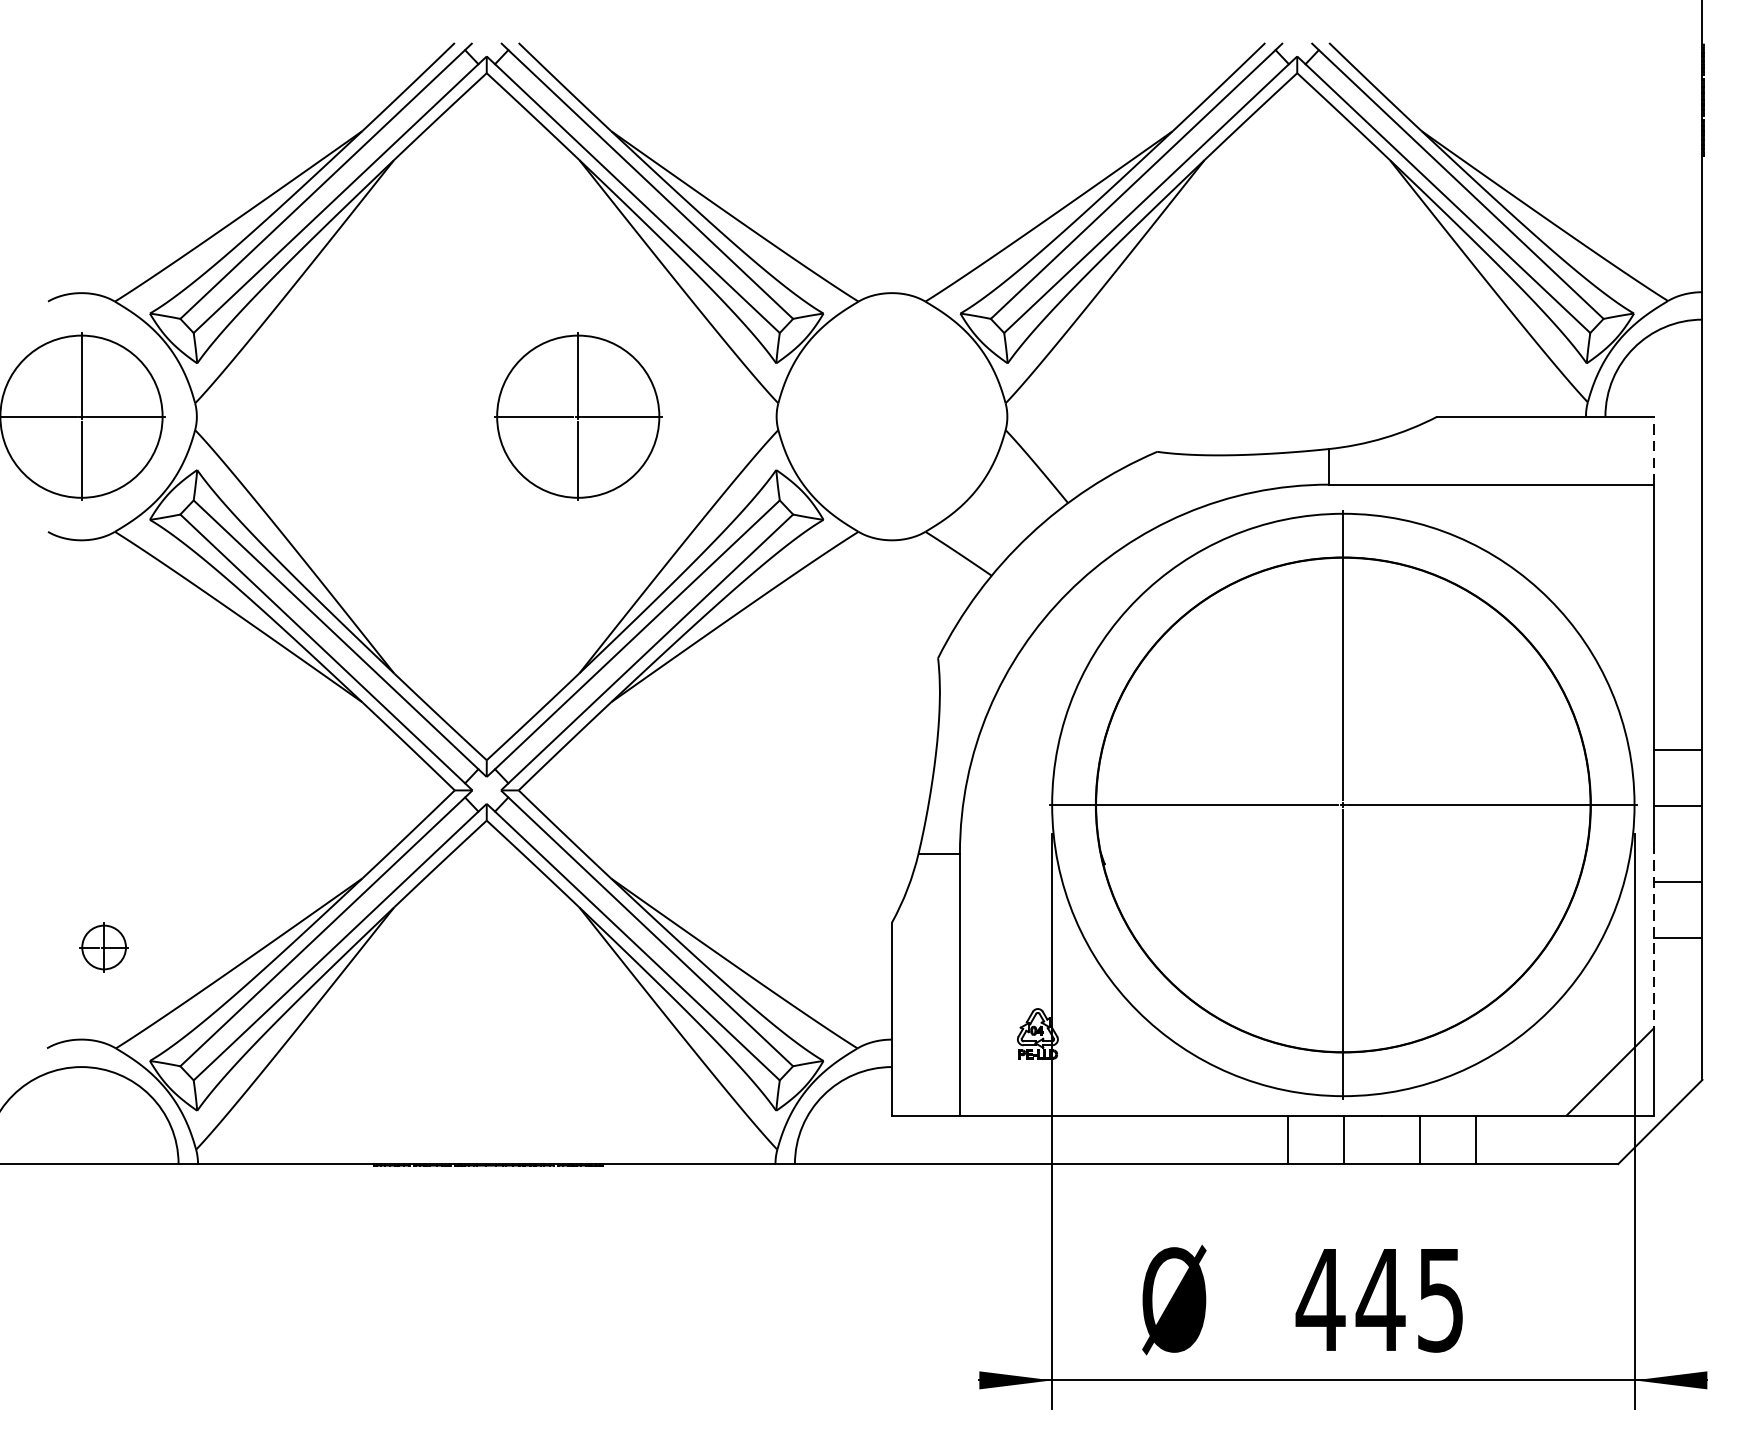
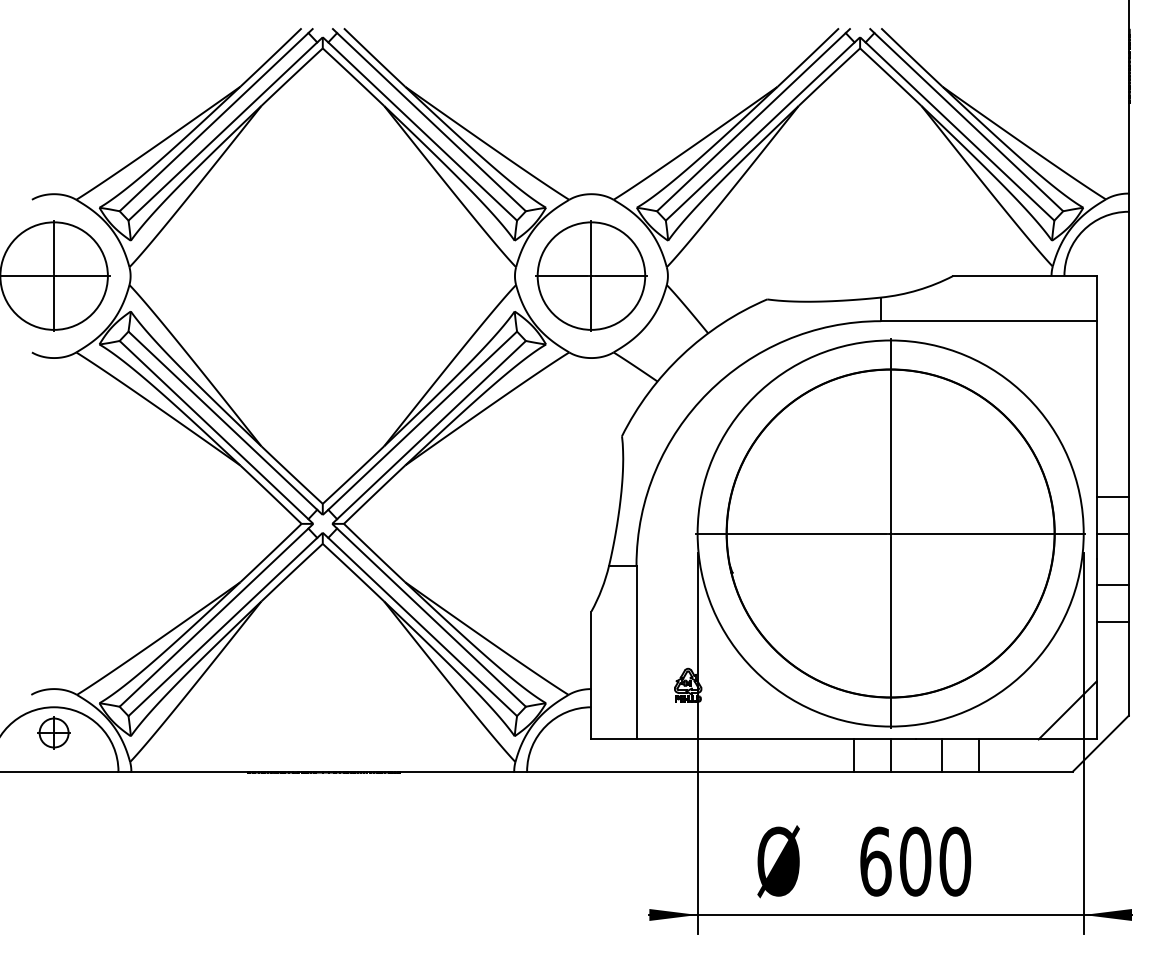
part: (578, 415) -> (591, 275), moved
line: (1653, 450) -> (1096, 298), dashed -> solid
line: (1653, 936) -> (1096, 620), dashed -> solid
part: (103, 946) -> (53, 732), moved
text: (1380, 1299) -> (915, 861), 445 -> 600

